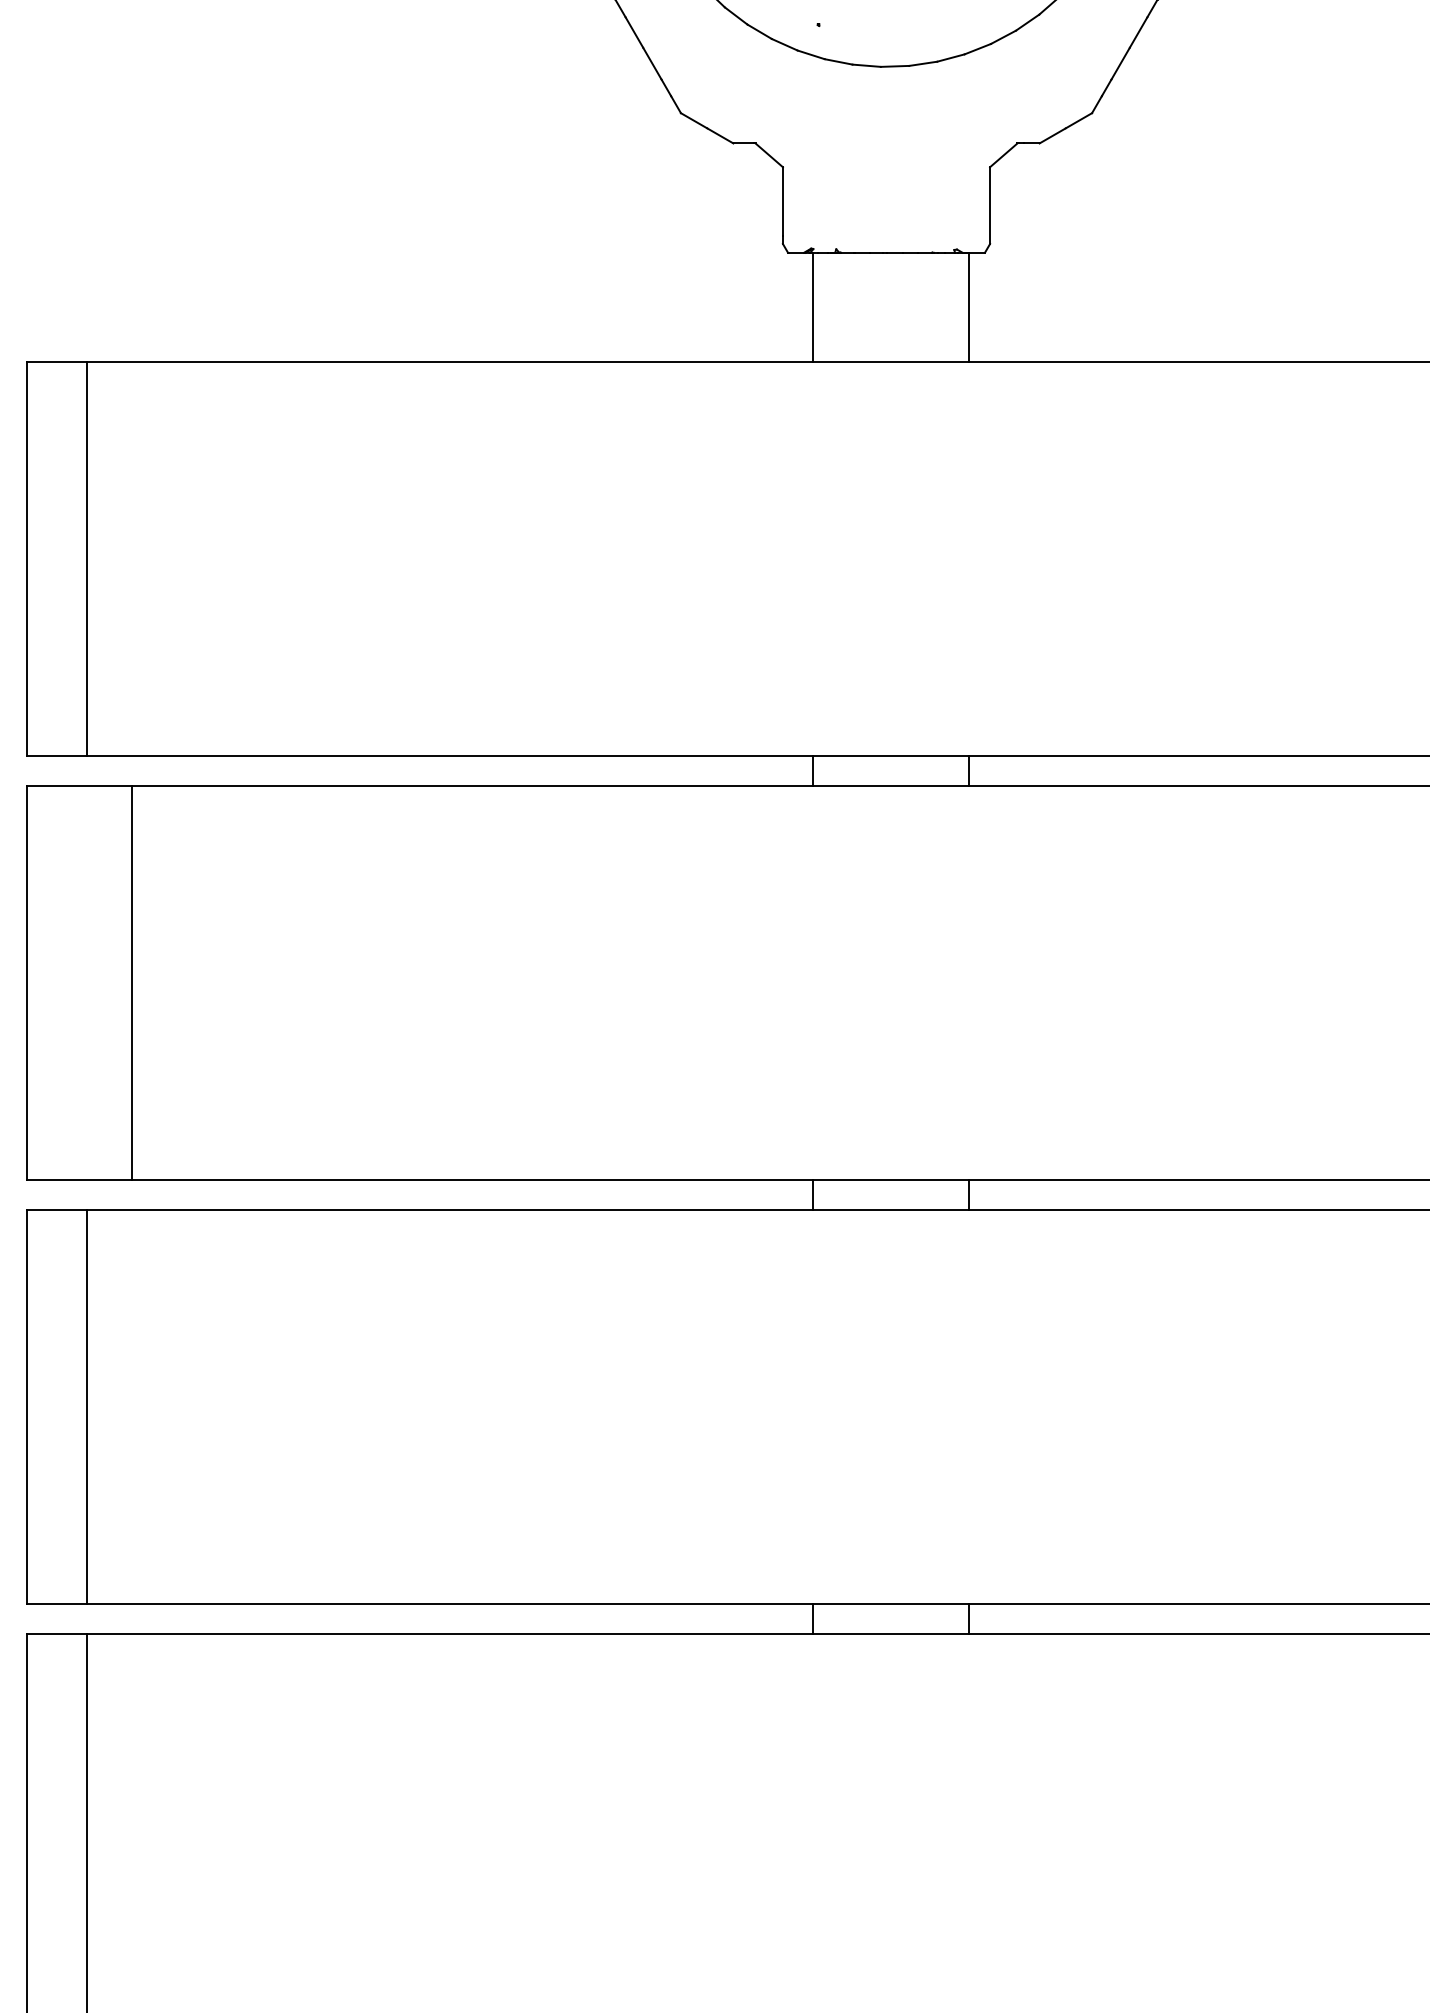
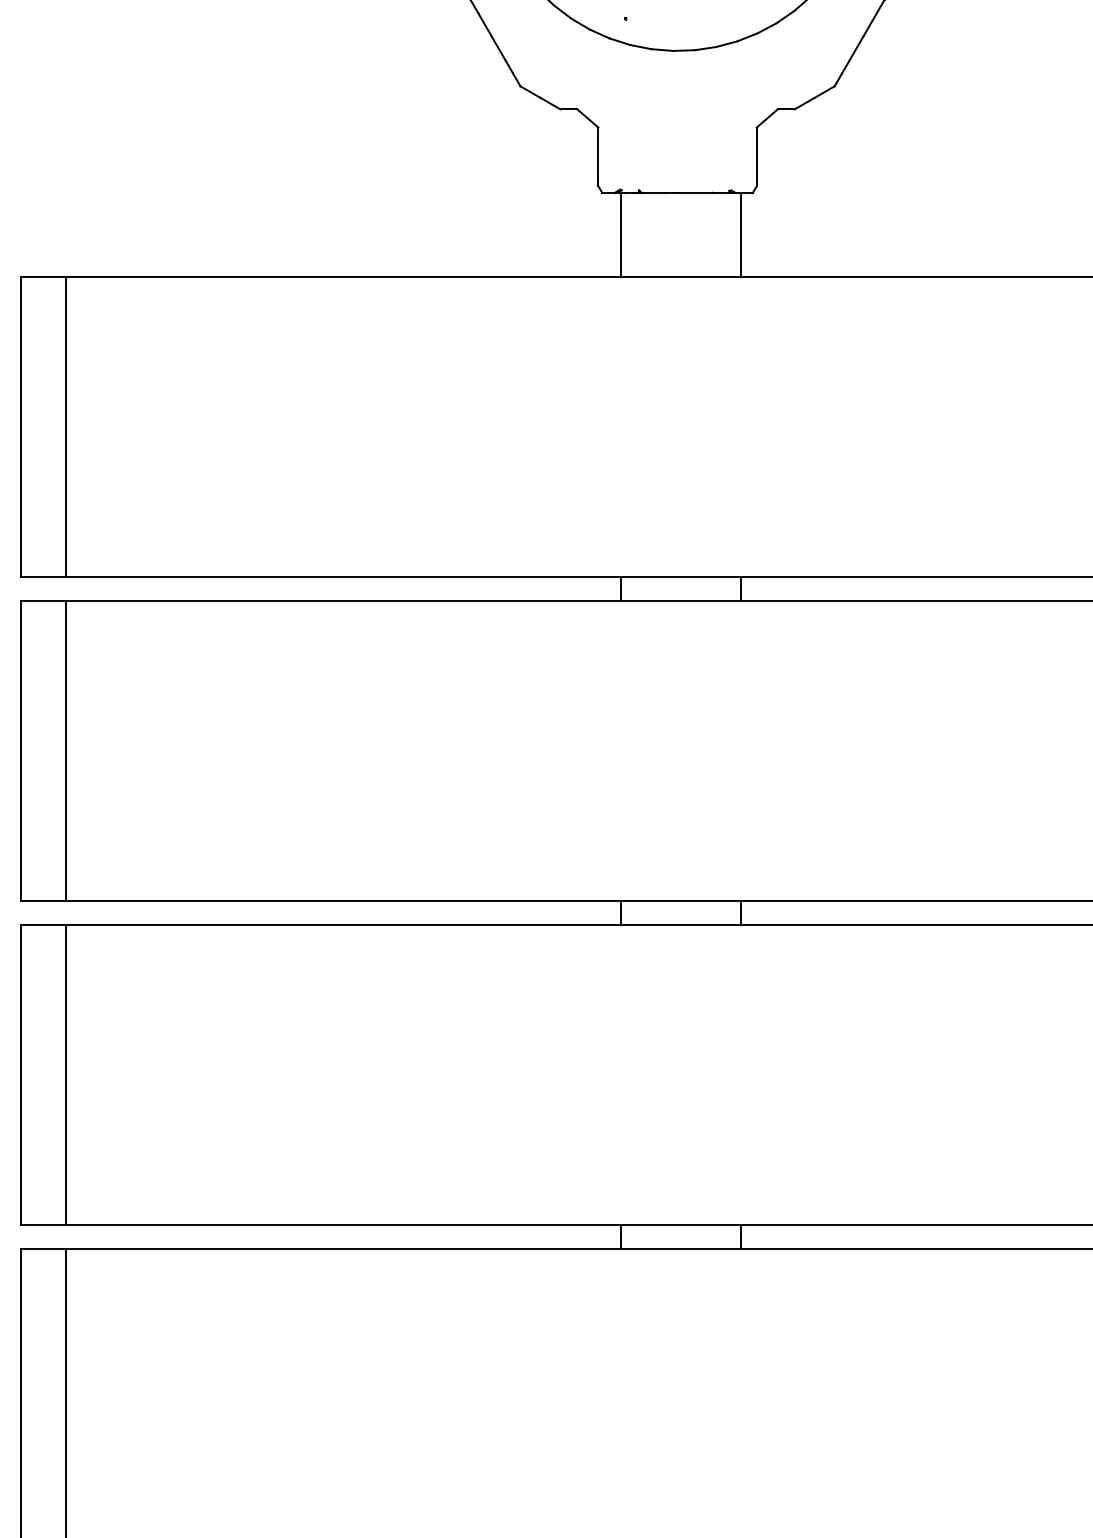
line: (131, 982) -> (66, 750), moved

